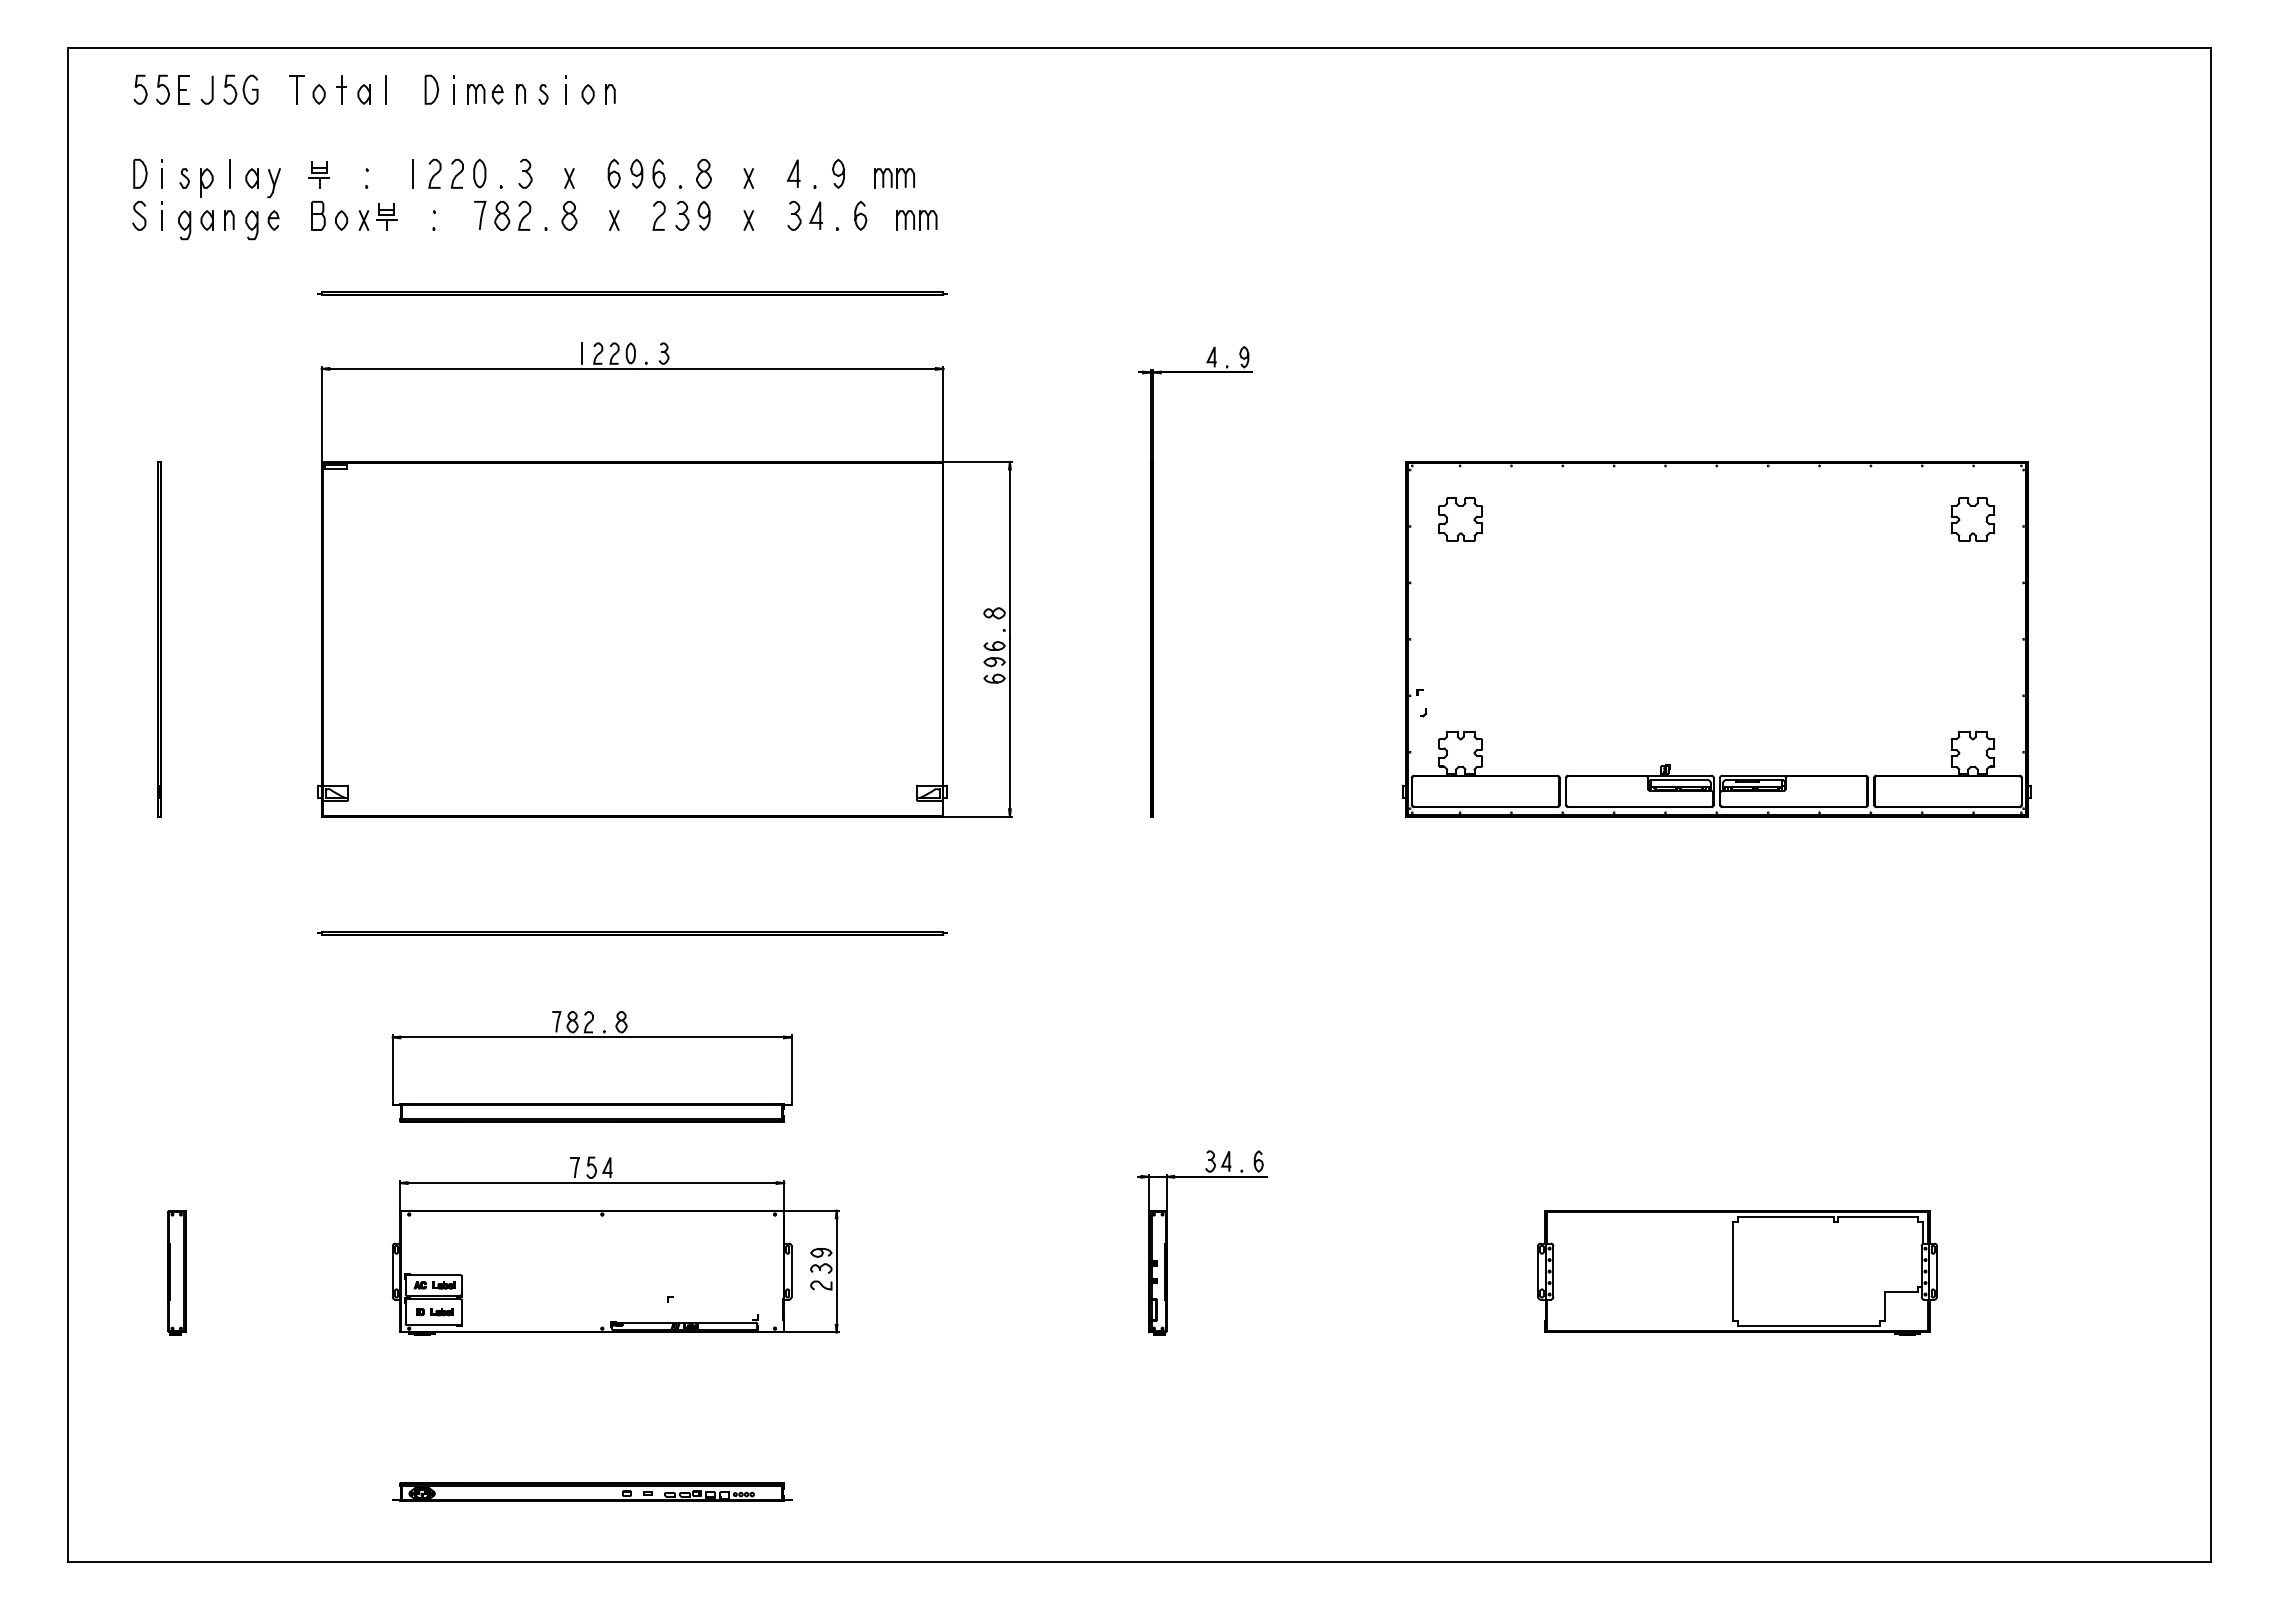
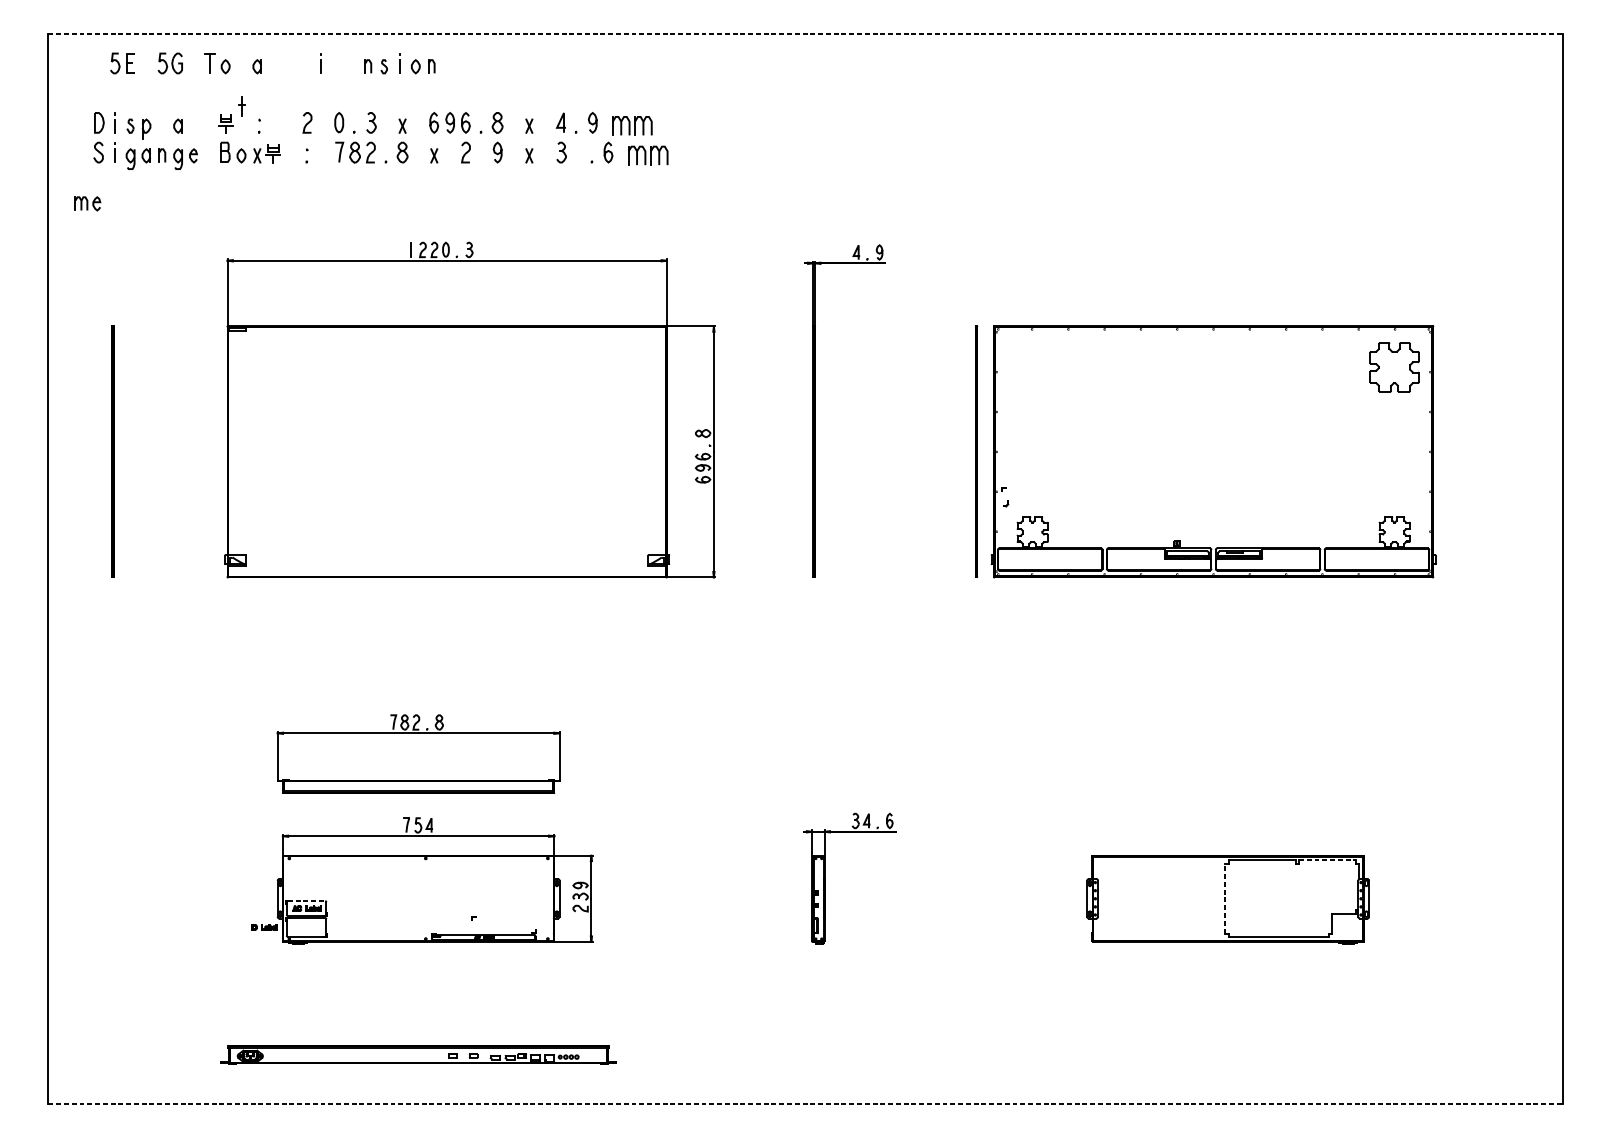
line: (1139, 48) -> (805, 34), solid -> dashed
curve: (142, 87) -> (100, 61), removed
curve: (211, 89) -> (149, 63), removed
part: (341, 89) -> (241, 106), moved
line: (386, 89) -> (273, 63), removed
part: (431, 89) -> (305, 63), removed
part: (485, 94) -> (88, 203), moved
line: (229, 173) -> (162, 122), removed
line: (412, 173) -> (291, 122), removed
curve: (457, 173) -> (323, 122), removed
part: (894, 178) -> (632, 126), size x1.4
part: (273, 183) -> (193, 129), removed
line: (815, 214) -> (576, 151), removed
part: (682, 215) -> (482, 152), removed
part: (916, 220) -> (647, 155), size x1.4
line: (632, 292) -> (447, 206), removed
part: (1460, 519) -> (1032, 367), removed
part: (1972, 519) -> (1394, 367), size x1.6
line: (1380, 639) -> (975, 452), added
line: (632, 932) -> (447, 659), removed
line: (1878, 1217) -> (1327, 860), solid -> dashed
line: (1732, 1271) -> (1224, 898), solid -> dashed
part: (176, 1272) -> (124, 899), removed
line: (434, 1274) -> (307, 900), solid -> dashed
part: (434, 1312) -> (264, 927), moved
part: (592, 1491) -> (418, 1054), size x1.4
line: (1139, 1561) -> (805, 1103), solid -> dashed

